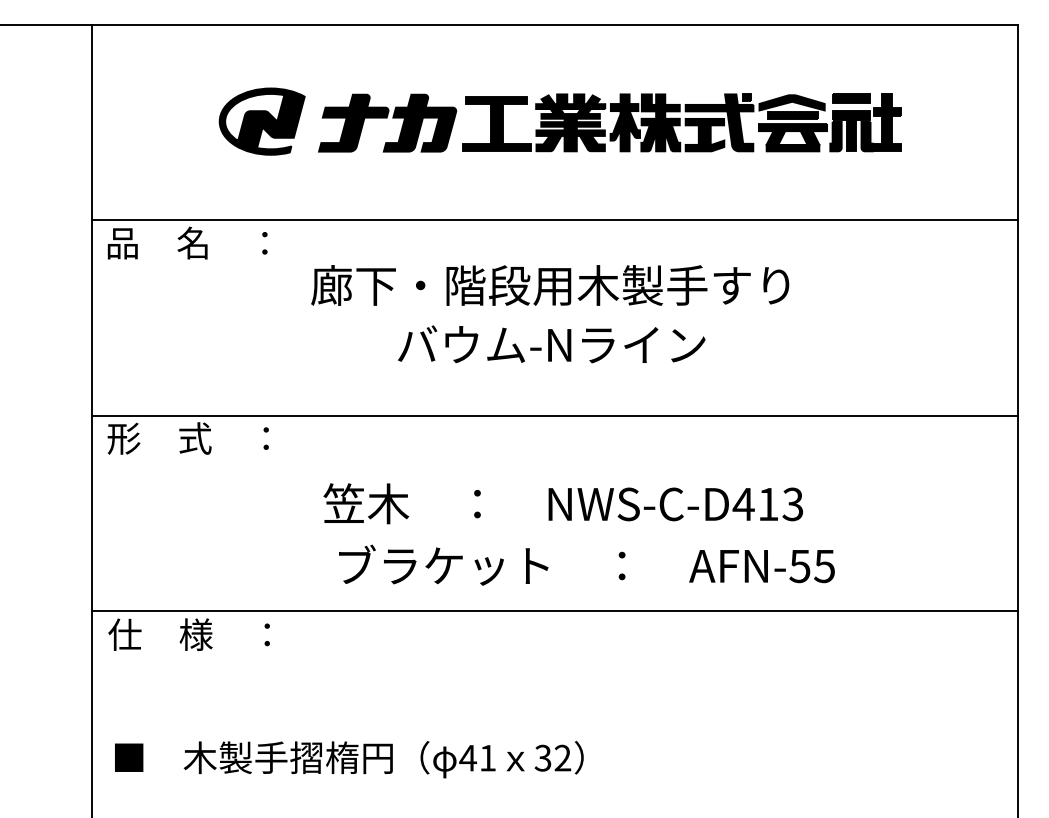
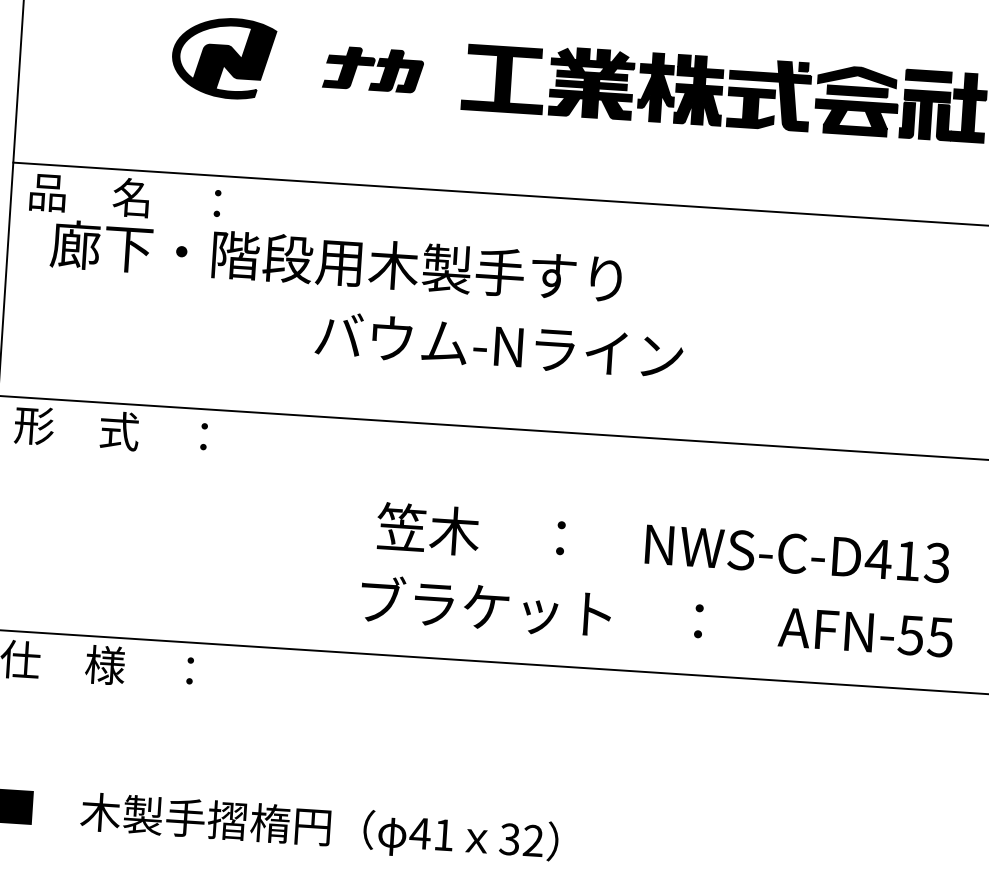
part: (387, 122) -> (373, 68), size x0.6
text: (550, 285) -> (336, 261), moved
text: (551, 344) -> (499, 345), moved
text: (562, 503) -> (662, 544), moved
text: (586, 564) -> (656, 616), moved

